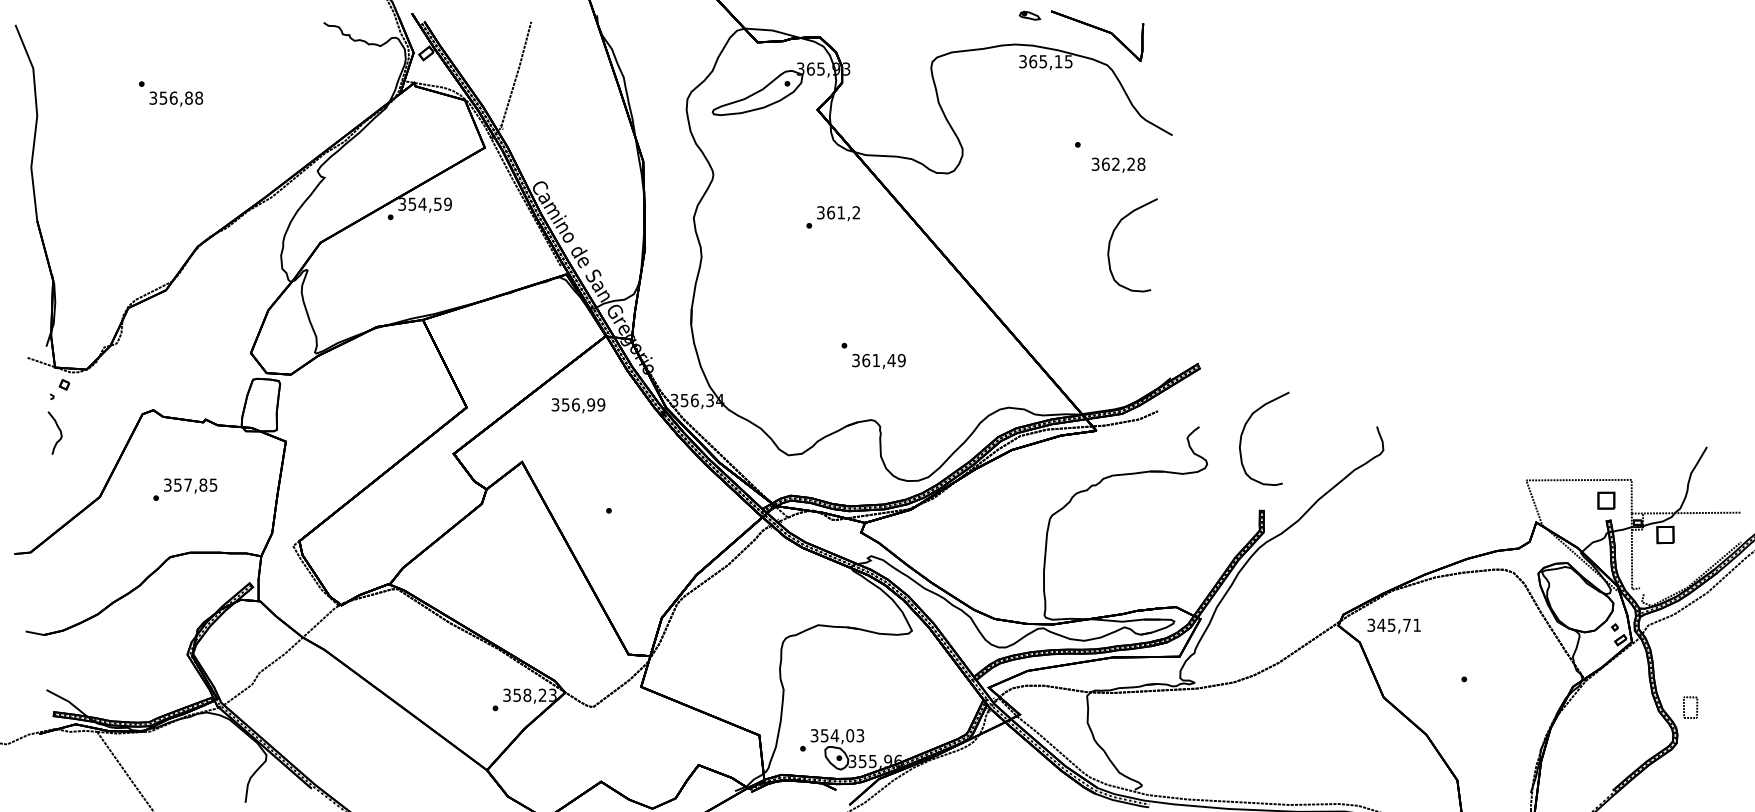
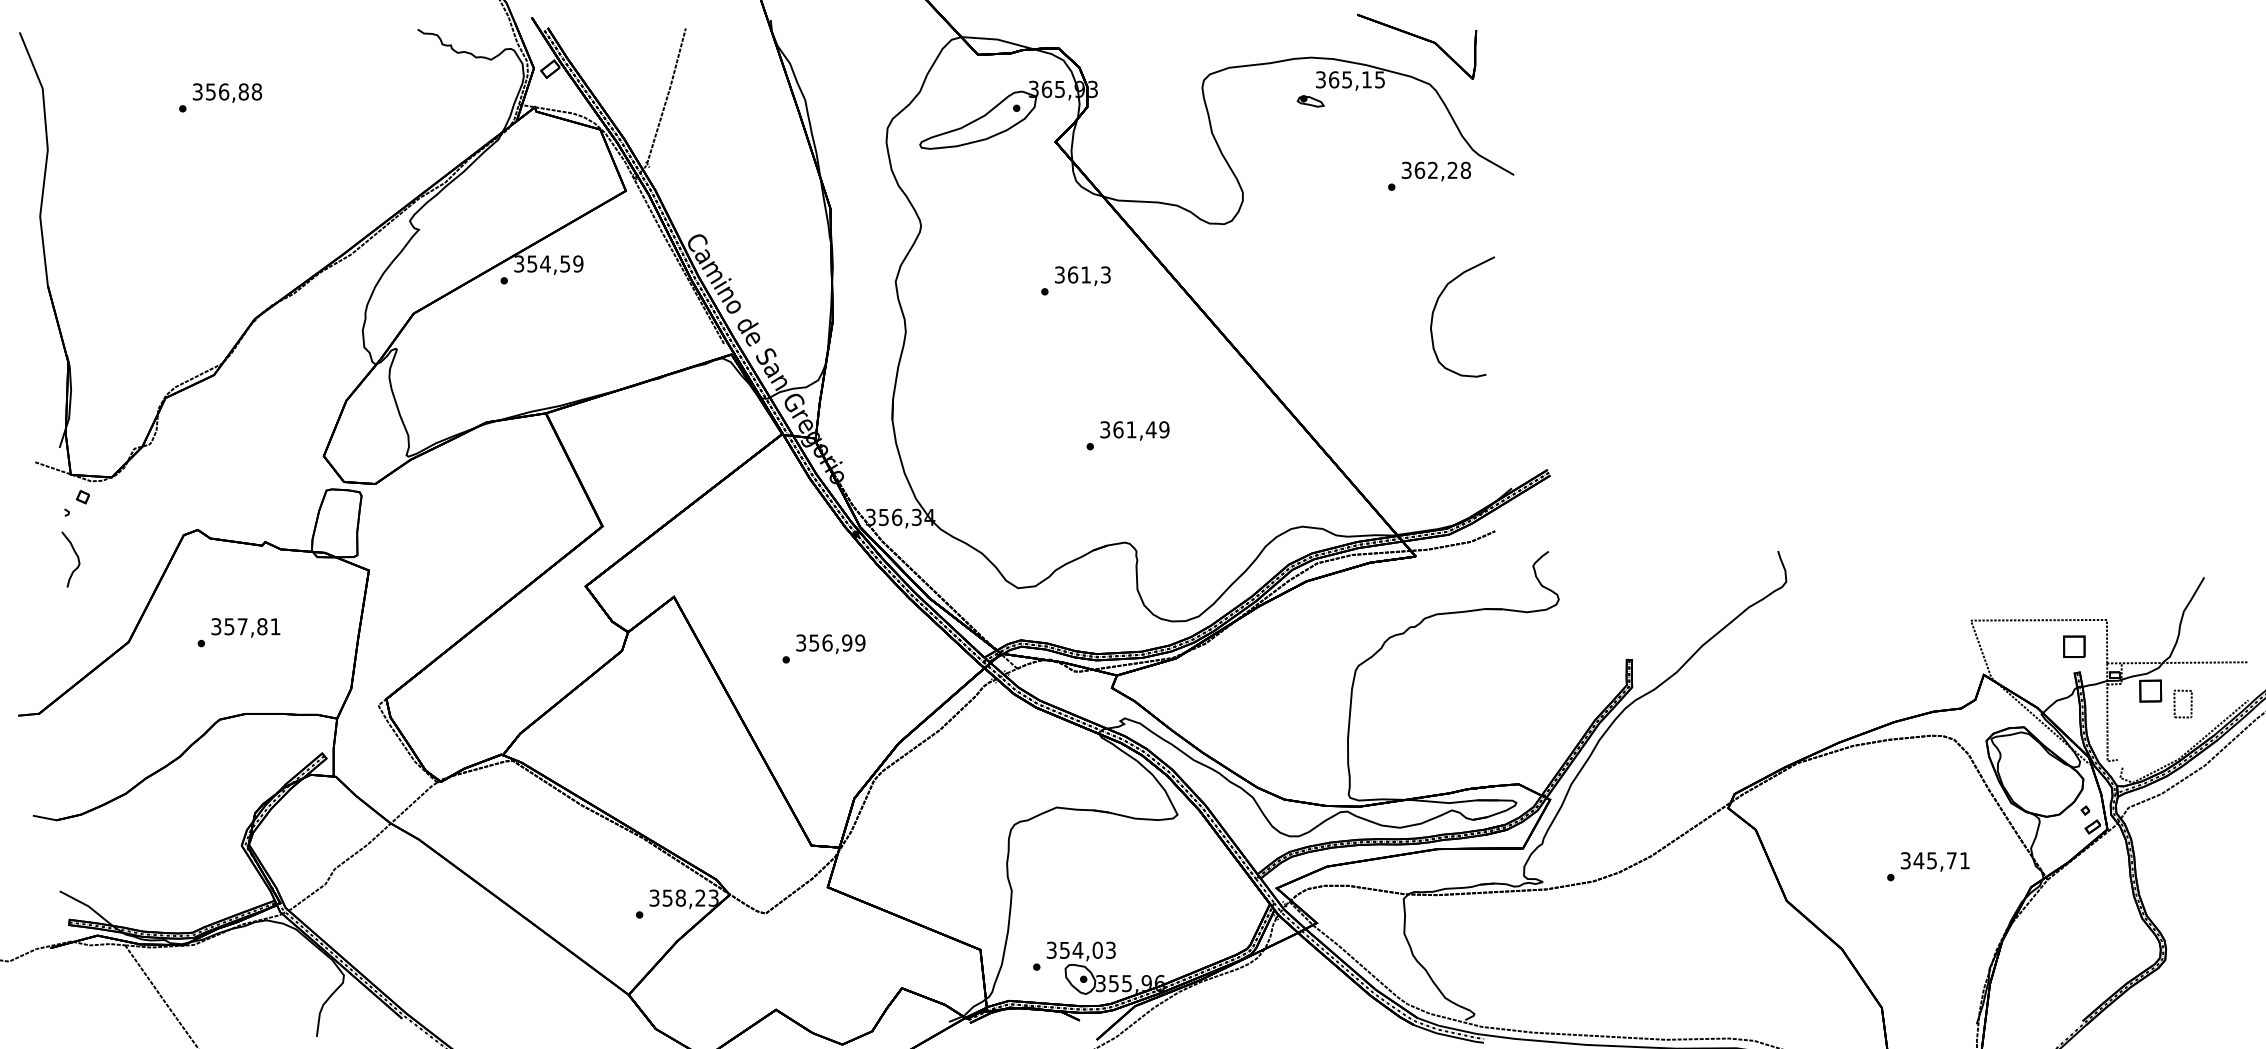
part: (1029, 15) -> (1310, 101), moved
text: (175, 98) -> (226, 92), moved
text: (1117, 165) -> (1435, 171), moved
text: (856, 212) -> (1105, 274), 361,2 -> 361,3
text: (878, 361) -> (1134, 430), moved
text: (578, 405) -> (830, 643), moved
curve: (1244, 430) -> (1606, 556), removed
text: (213, 484) -> (275, 626), 357,85 -> 357,81
text: (1393, 625) -> (1934, 861), moved
part: (1684, 706) -> (2175, 702), moved

